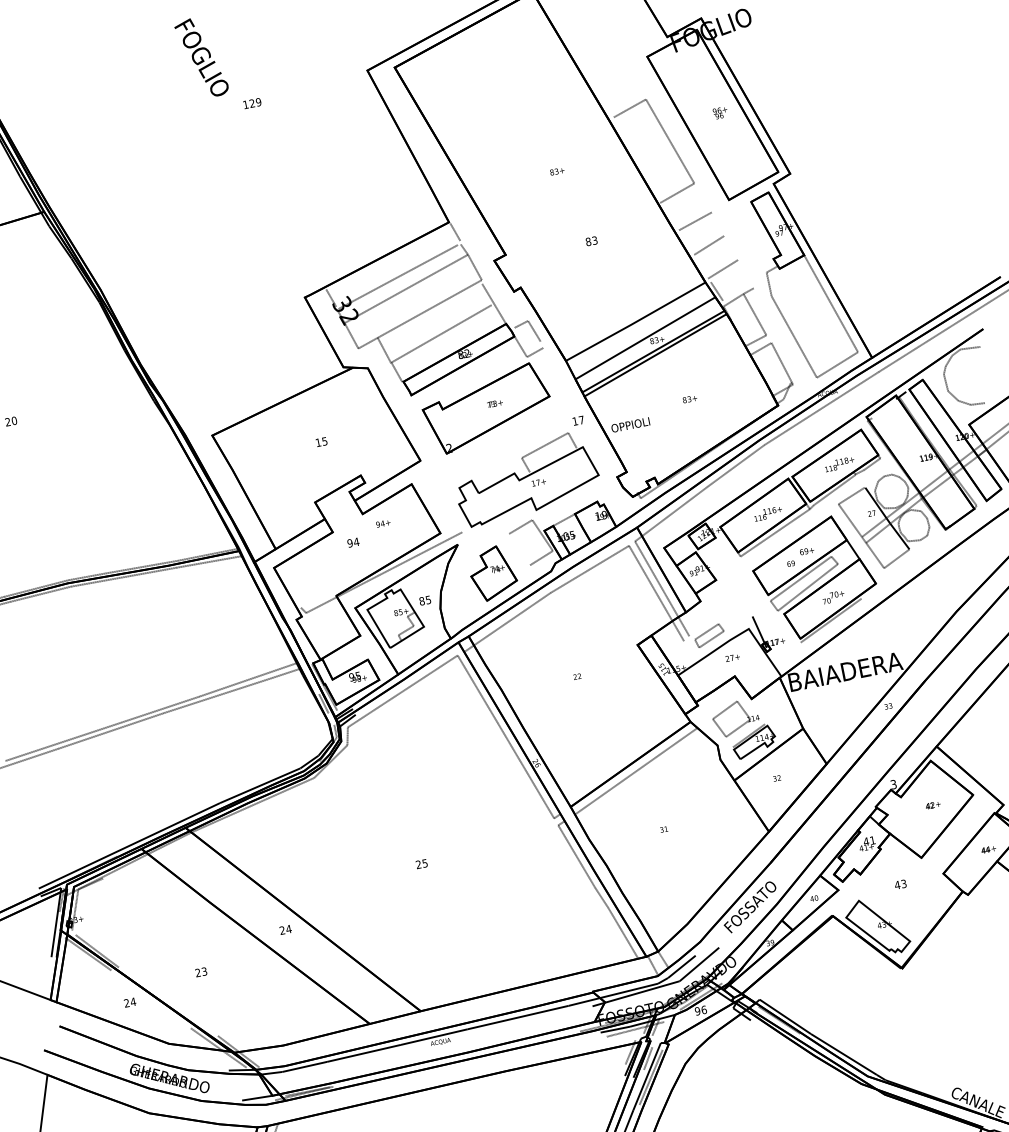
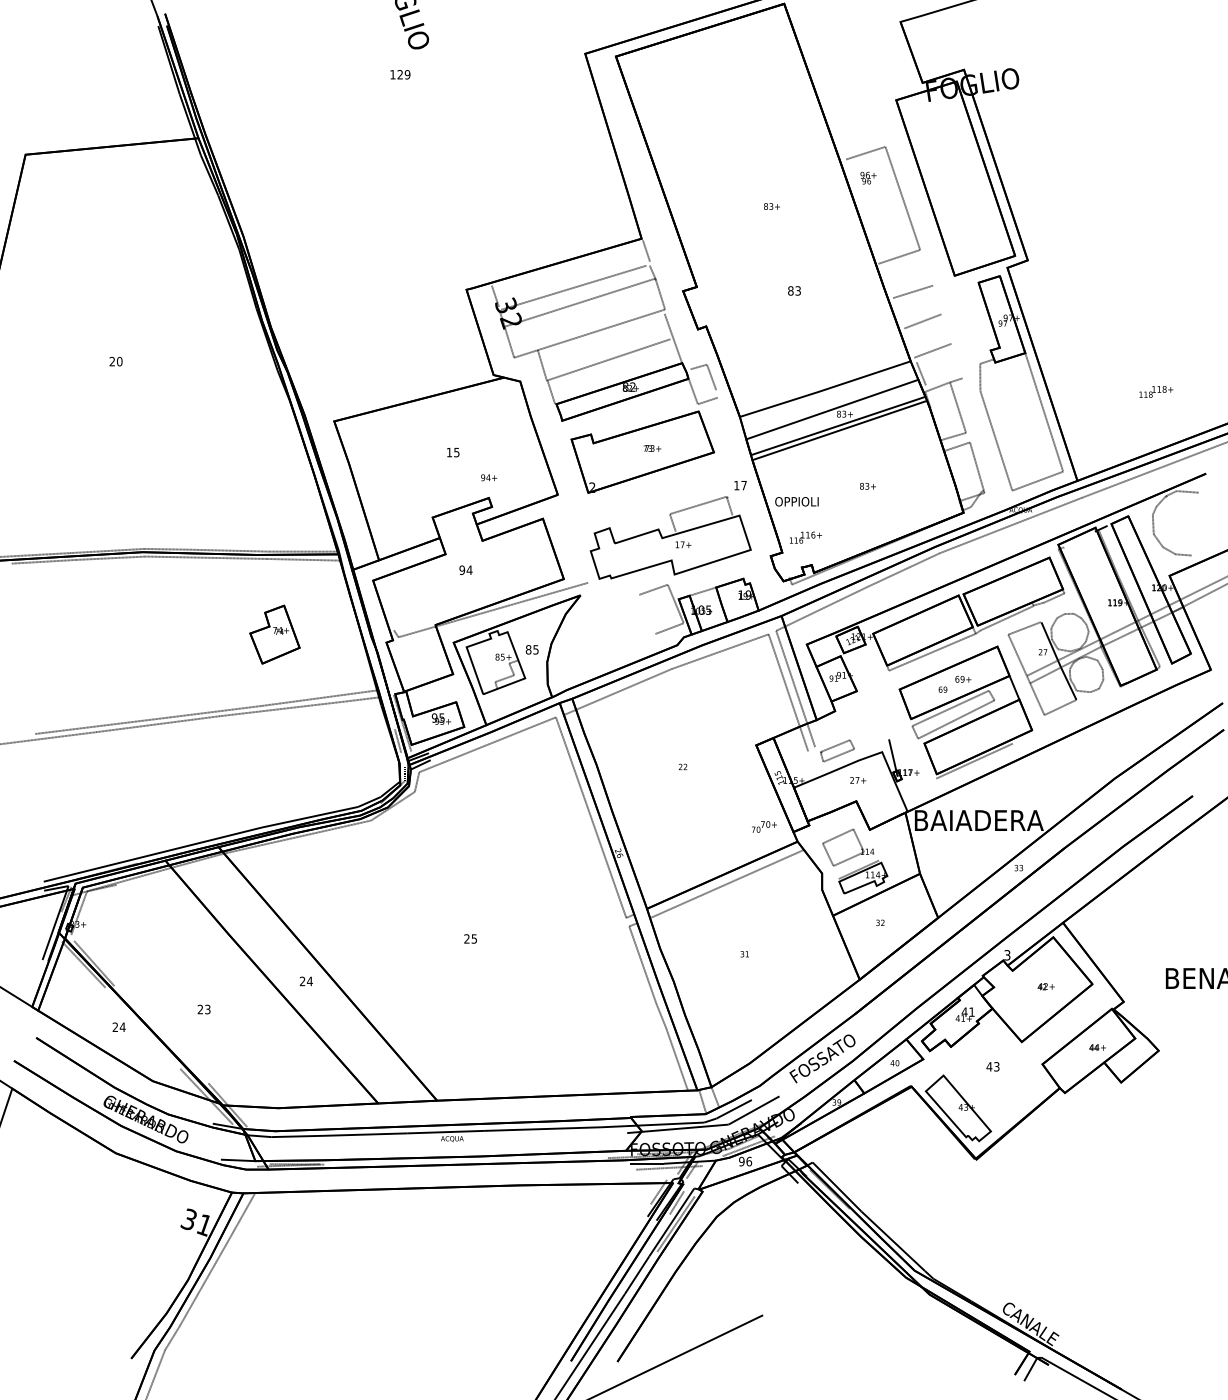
text: (252, 103) -> (400, 74), moved
text: (720, 112) -> (868, 177), moved
text: (839, 463) -> (1156, 391), moved
text: (767, 513) -> (805, 537), moved
text: (383, 523) -> (489, 477), moved
part: (492, 573) -> (274, 634), moved
text: (833, 596) -> (764, 826), moved

